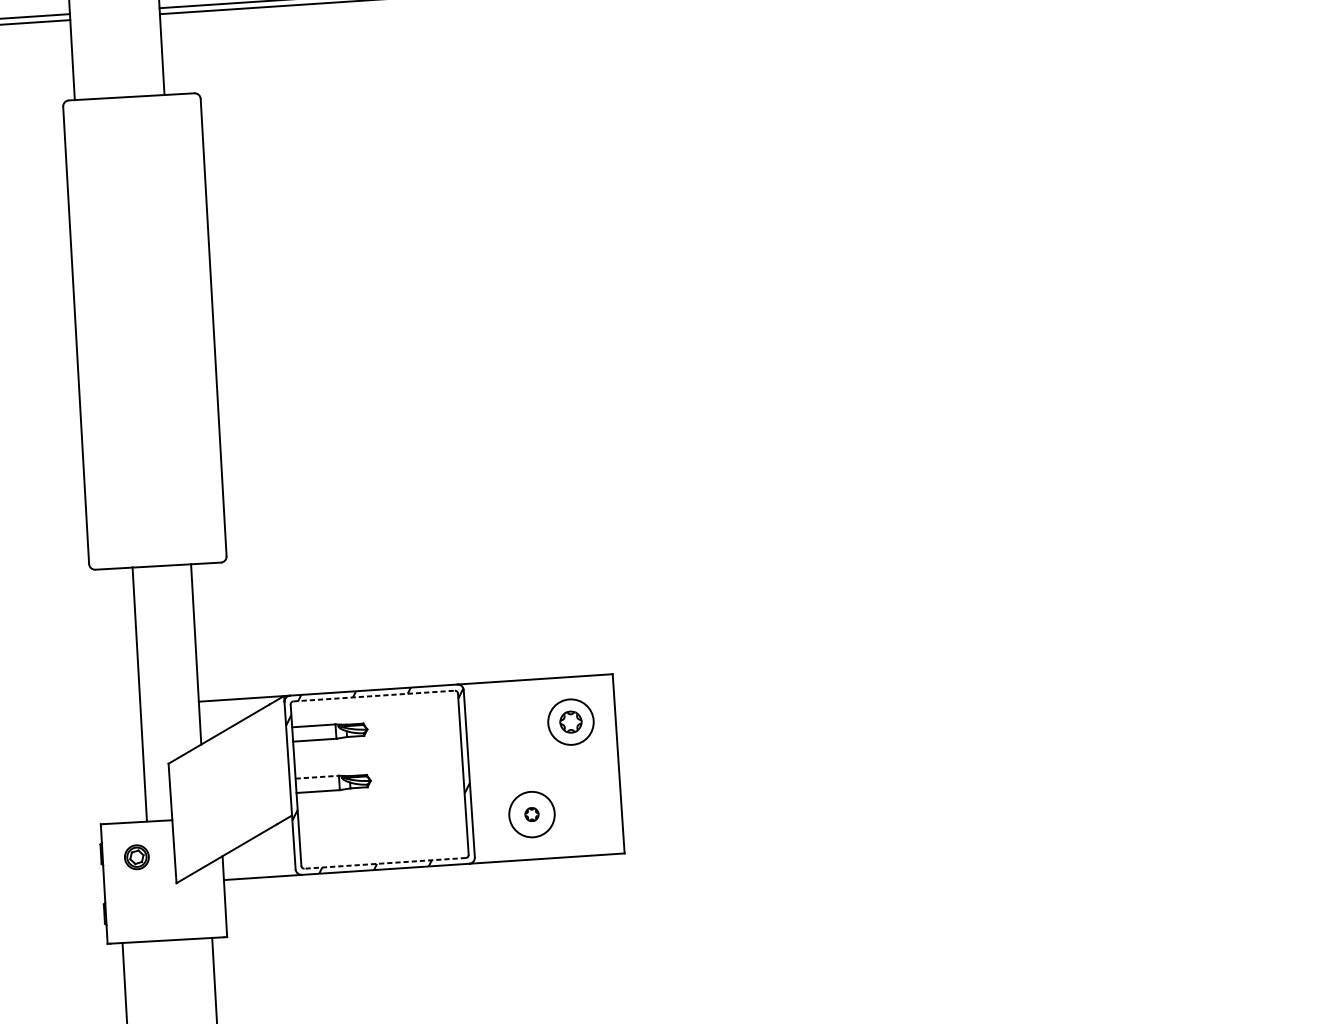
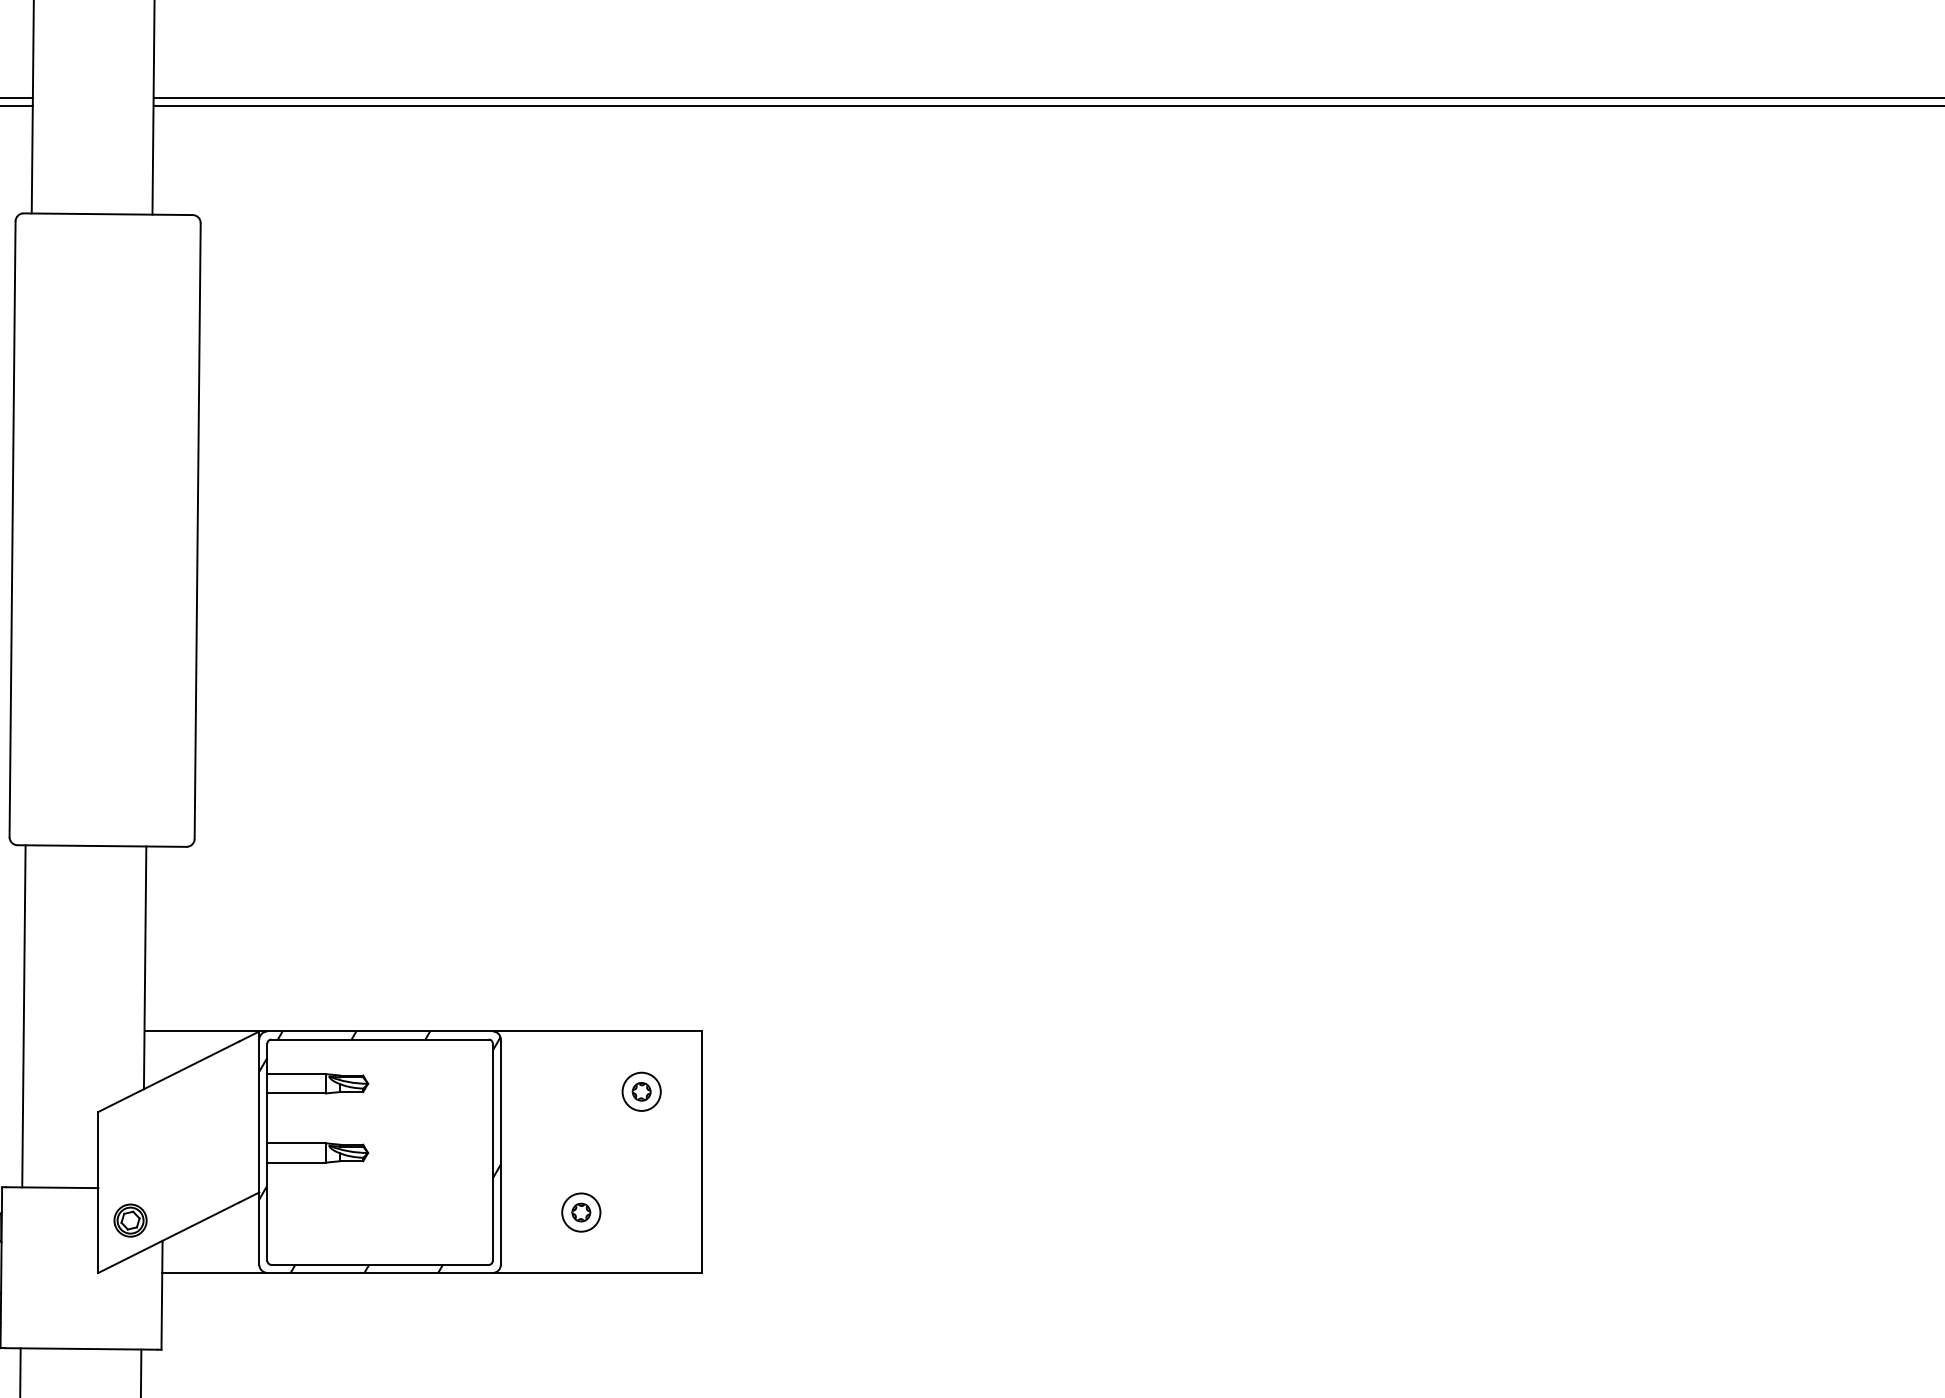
line: (139, 694) -> (23, 1016), moved
line: (374, 696) -> (380, 1039), dashed -> solid
part: (570, 721) -> (641, 1091), size x0.62
line: (317, 777) -> (297, 1143), dashed -> solid
circle: (532, 814) -> (581, 1212), size x0.62
part: (136, 857) -> (130, 1220), moved
line: (385, 863) -> (380, 1264), dashed -> solid

